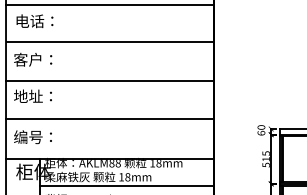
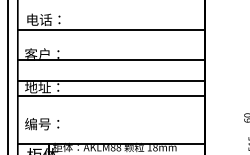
line: (110, 5) -> (111, 29), moved
line: (110, 42) -> (111, 60), moved
line: (110, 80) -> (111, 95), moved
line: (110, 119) -> (111, 81), moved

